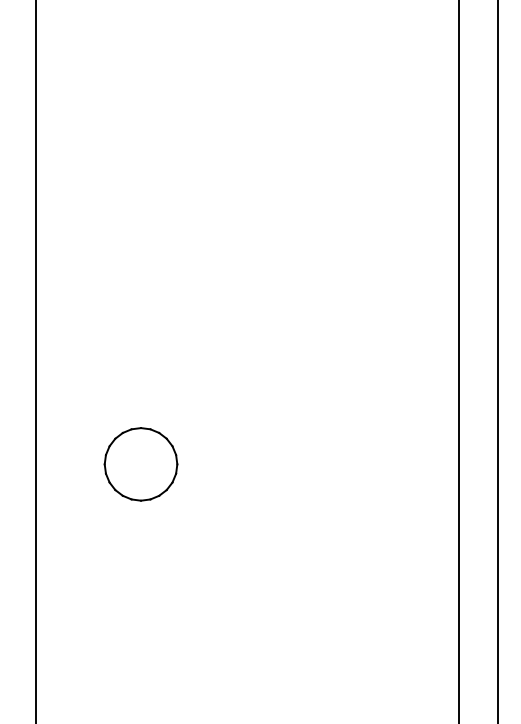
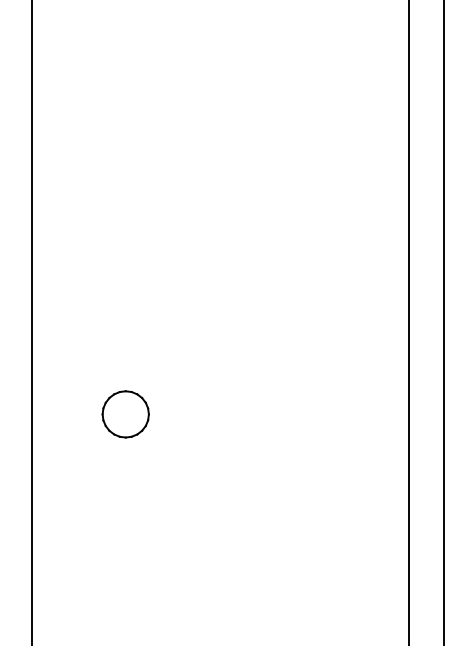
part: (140, 464) -> (125, 414), size x0.71

